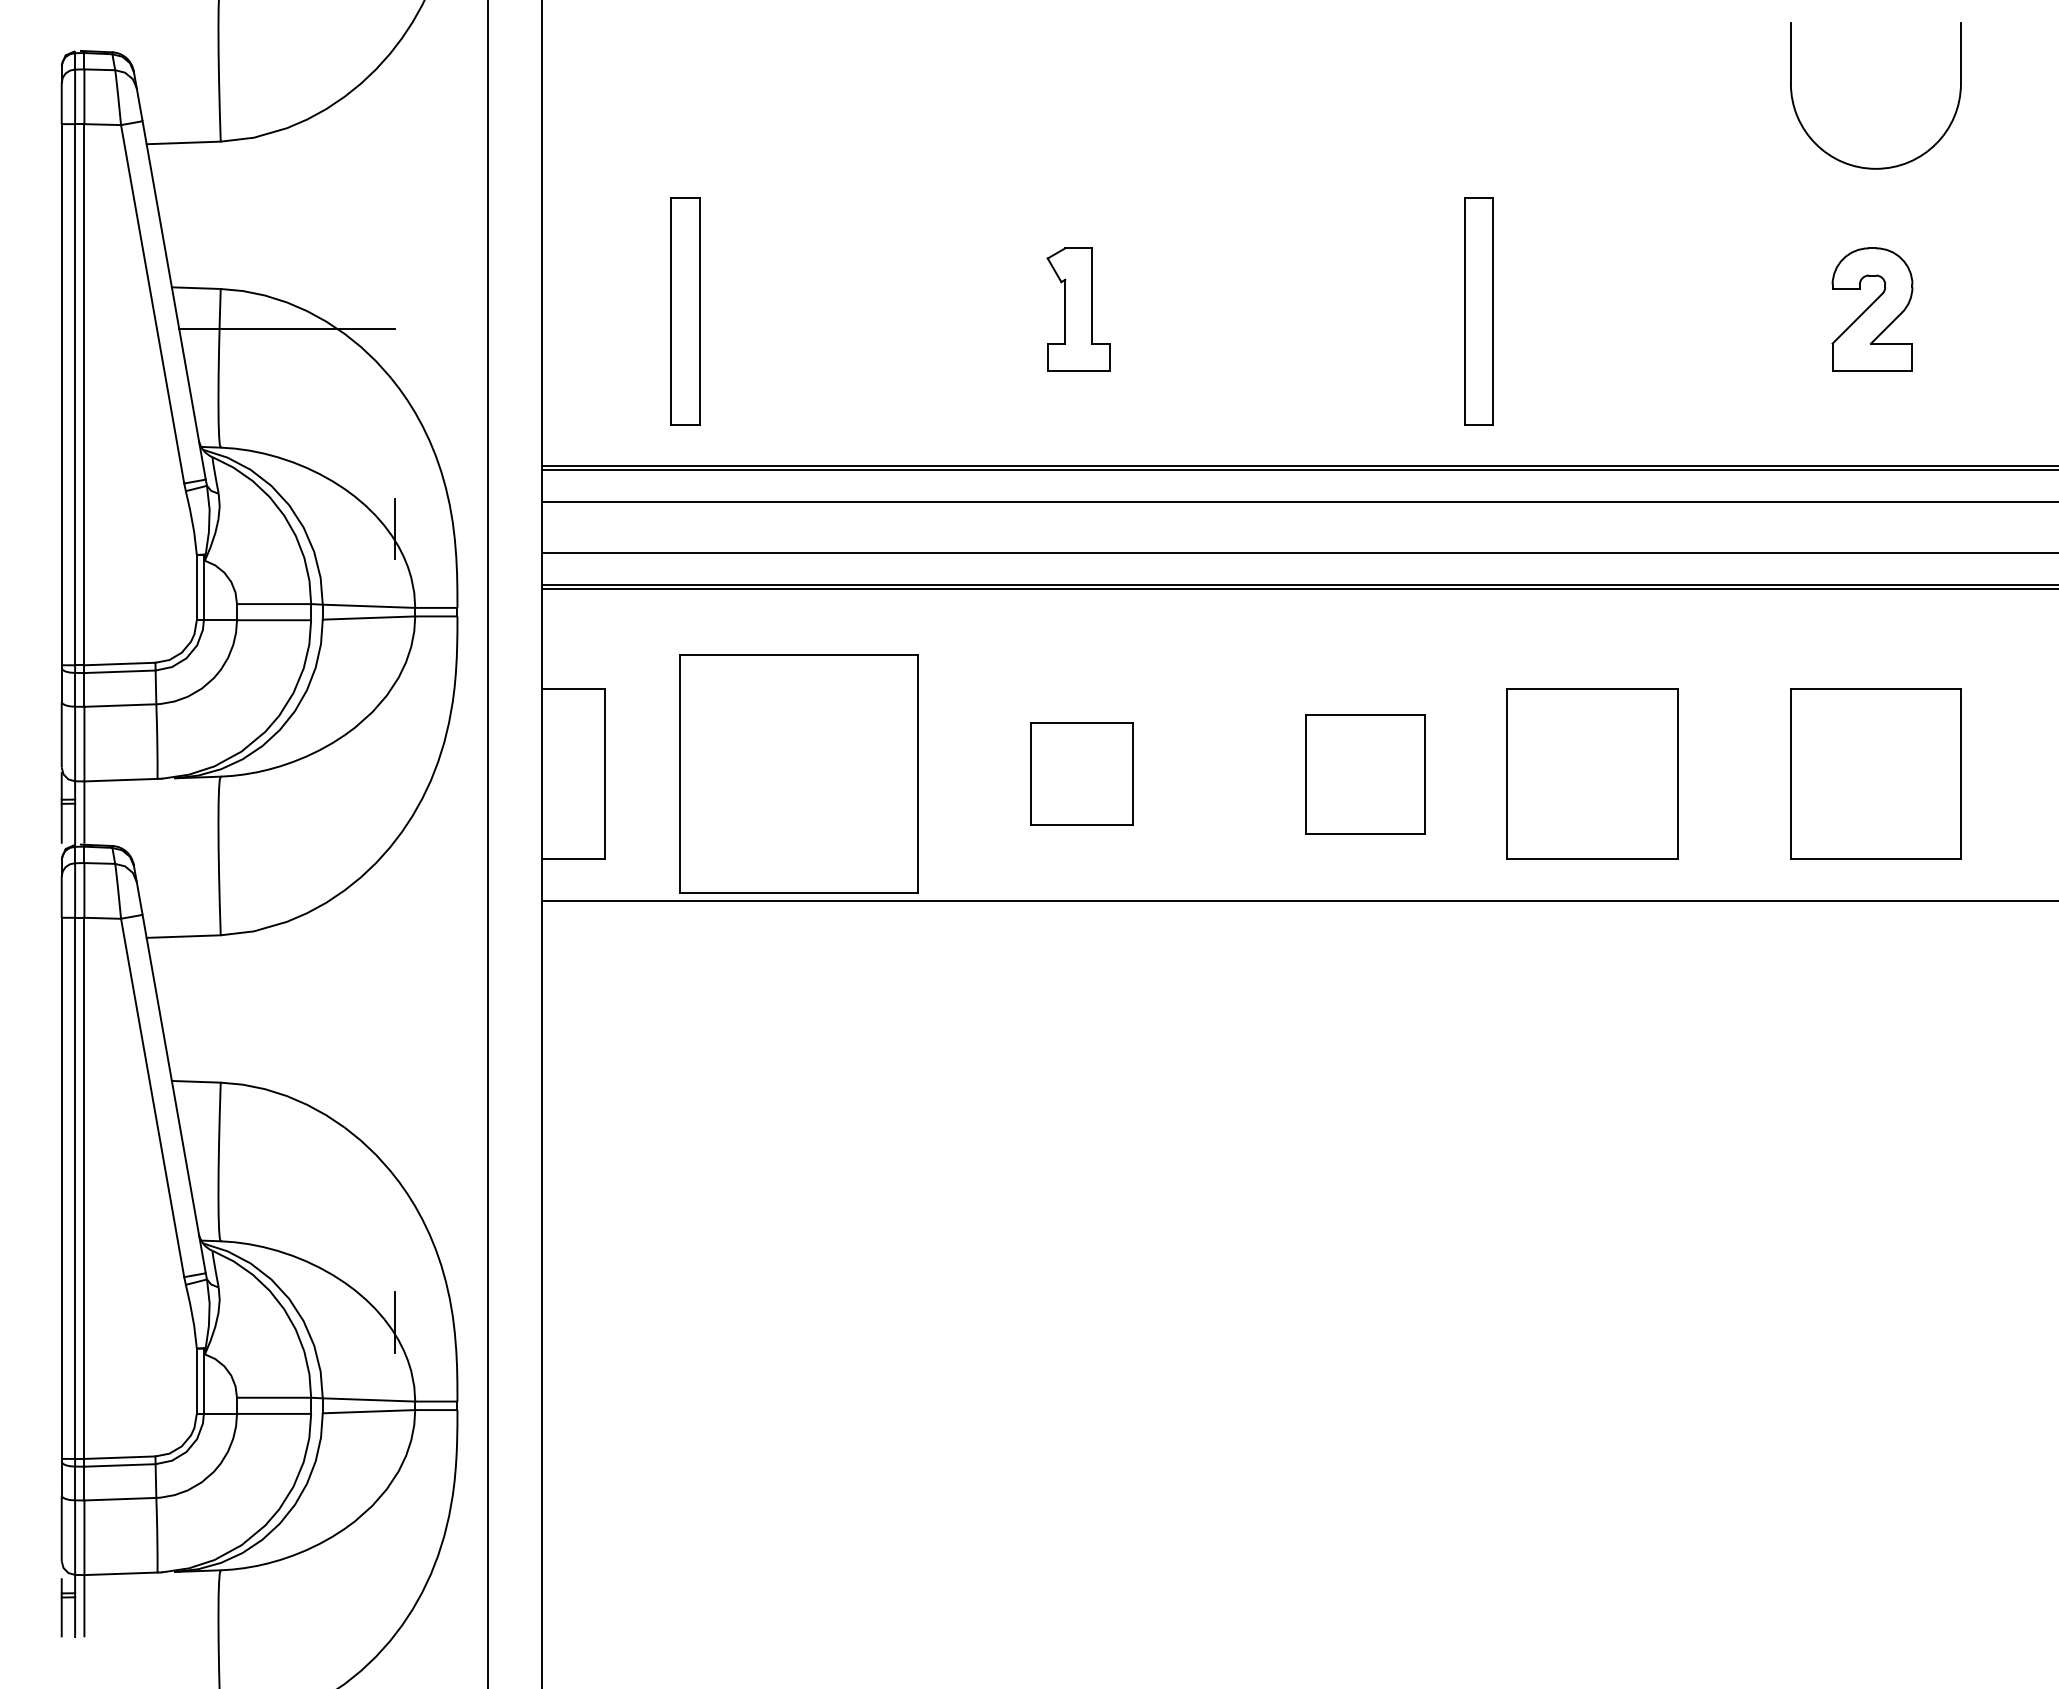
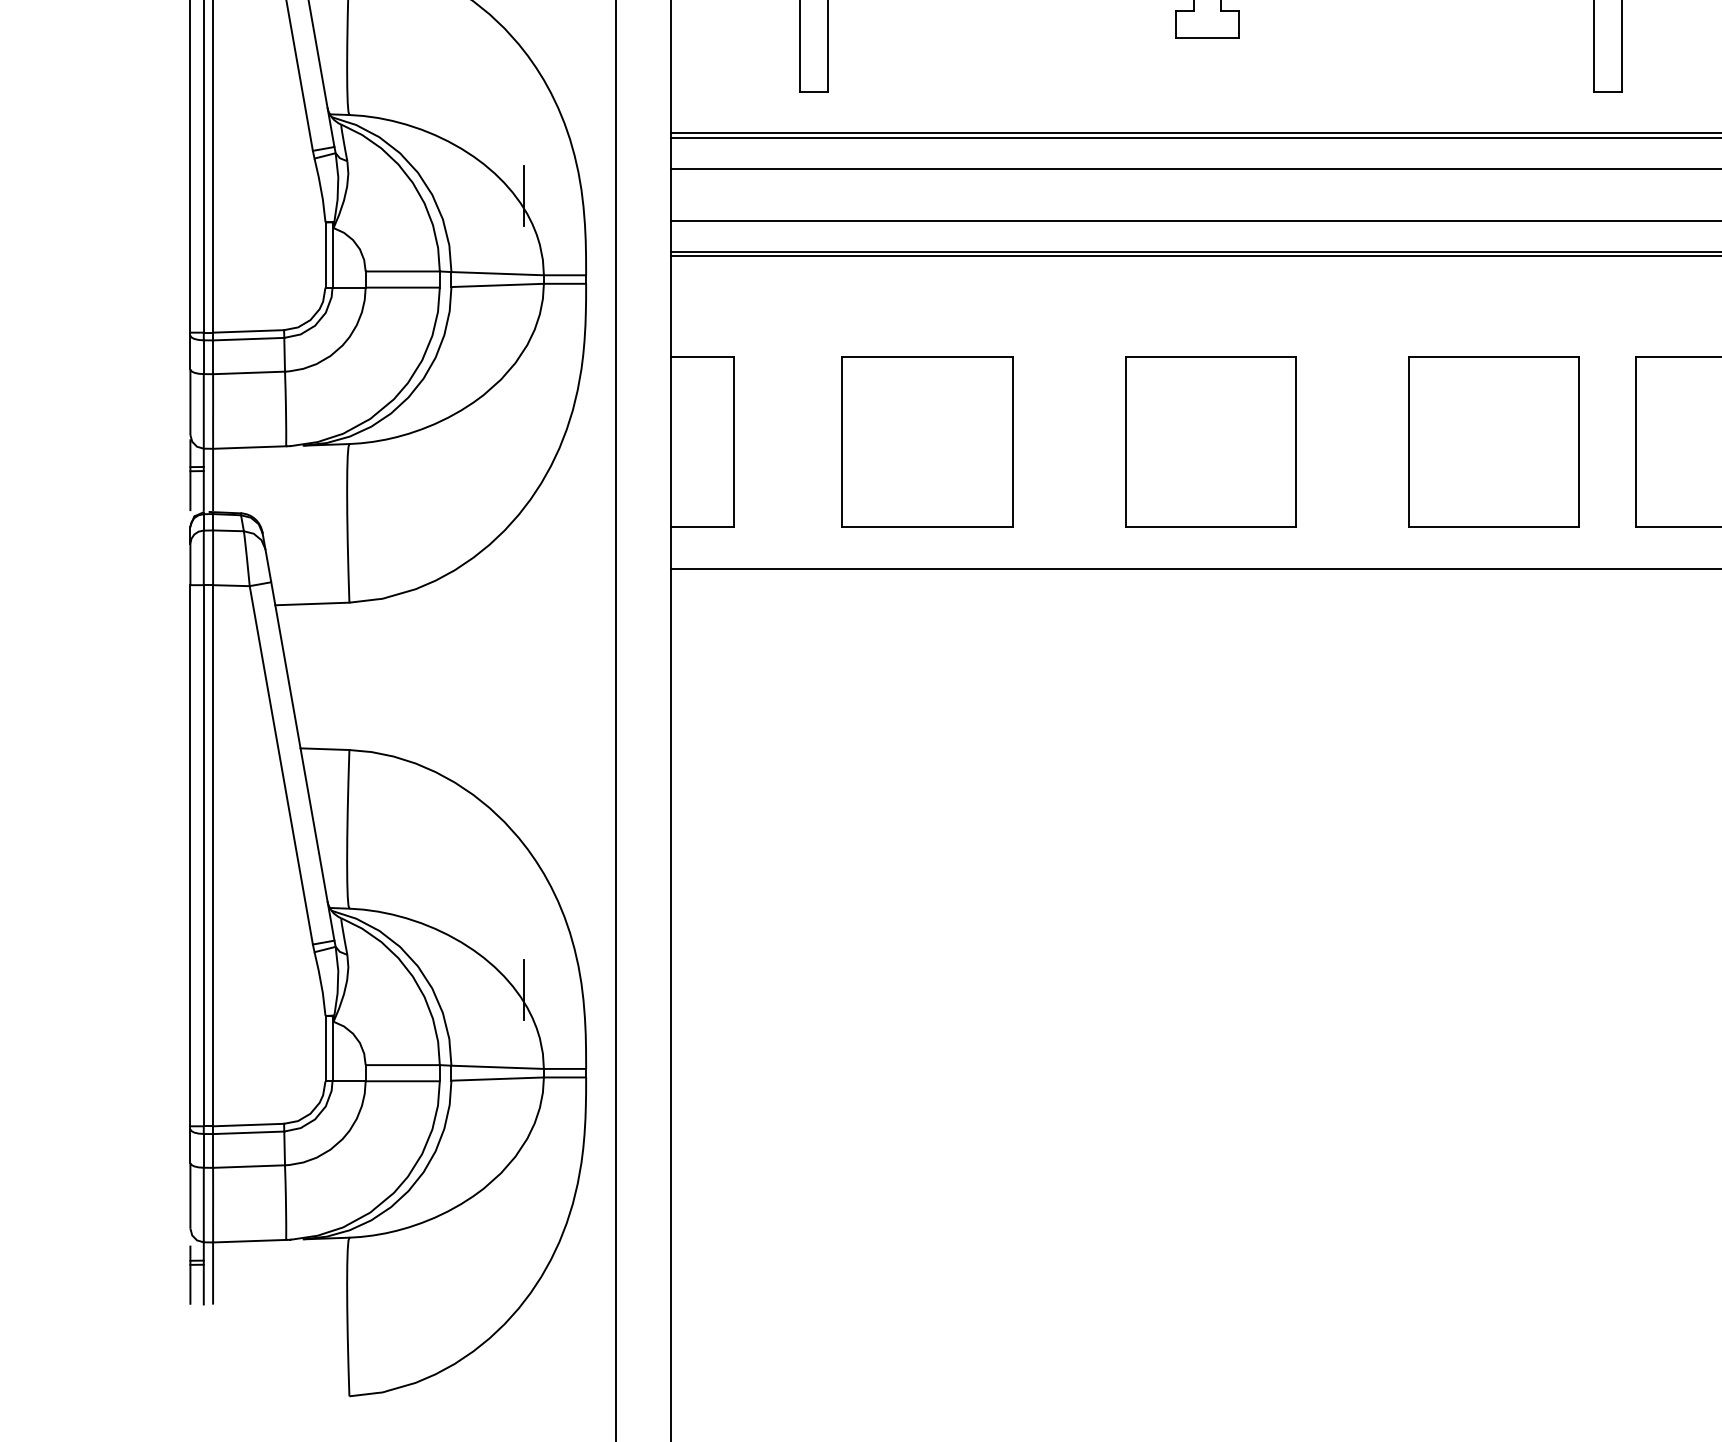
part: (798, 773) -> (927, 440), size x0.71
part: (1081, 773) -> (1210, 440), size x1.67
part: (1365, 773) -> (1494, 440), size x1.43

